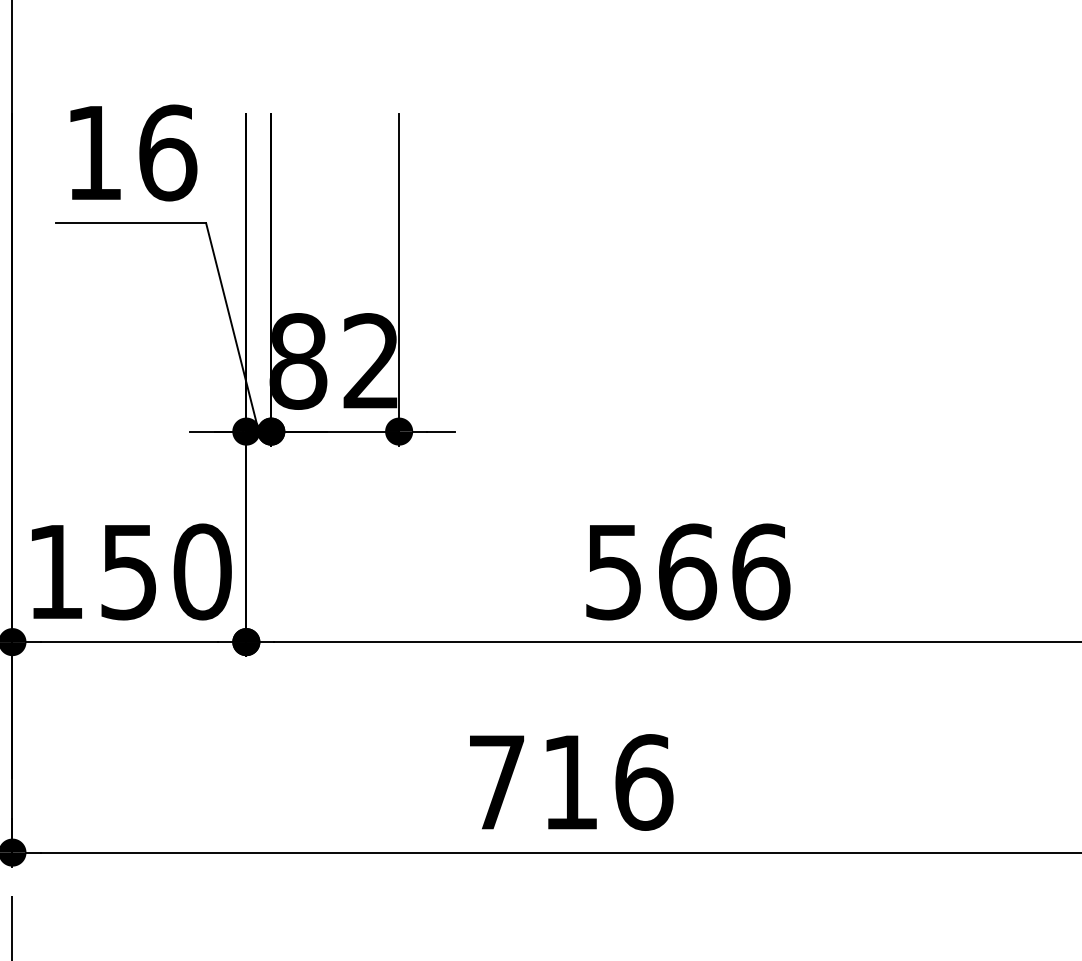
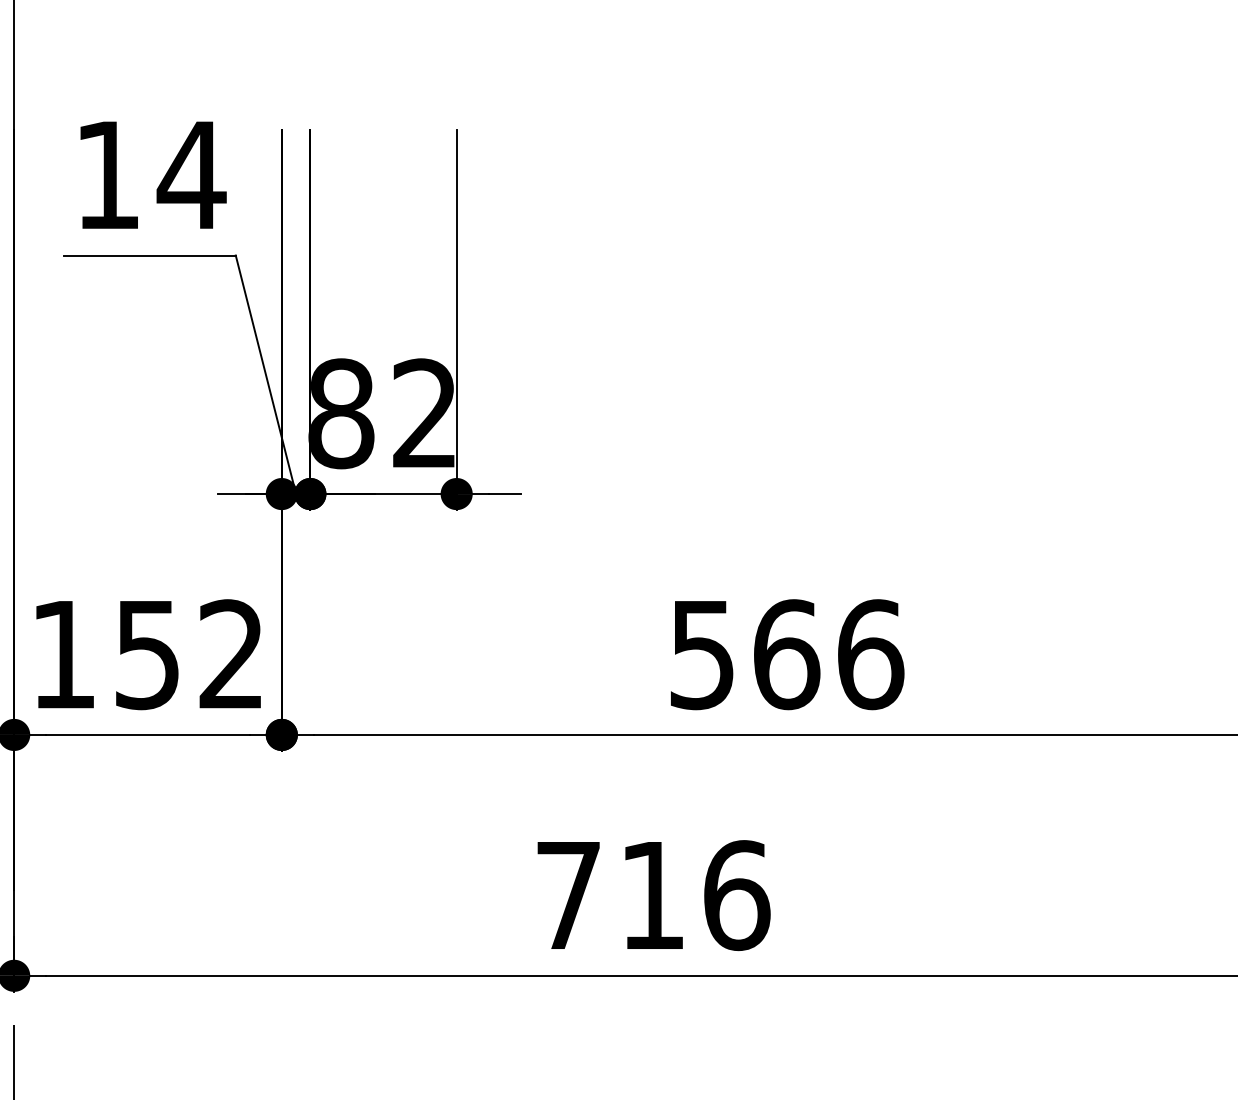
text: (167, 152) -> (191, 174), 16 -> 14
text: (202, 571) -> (231, 654), 150 -> 152

